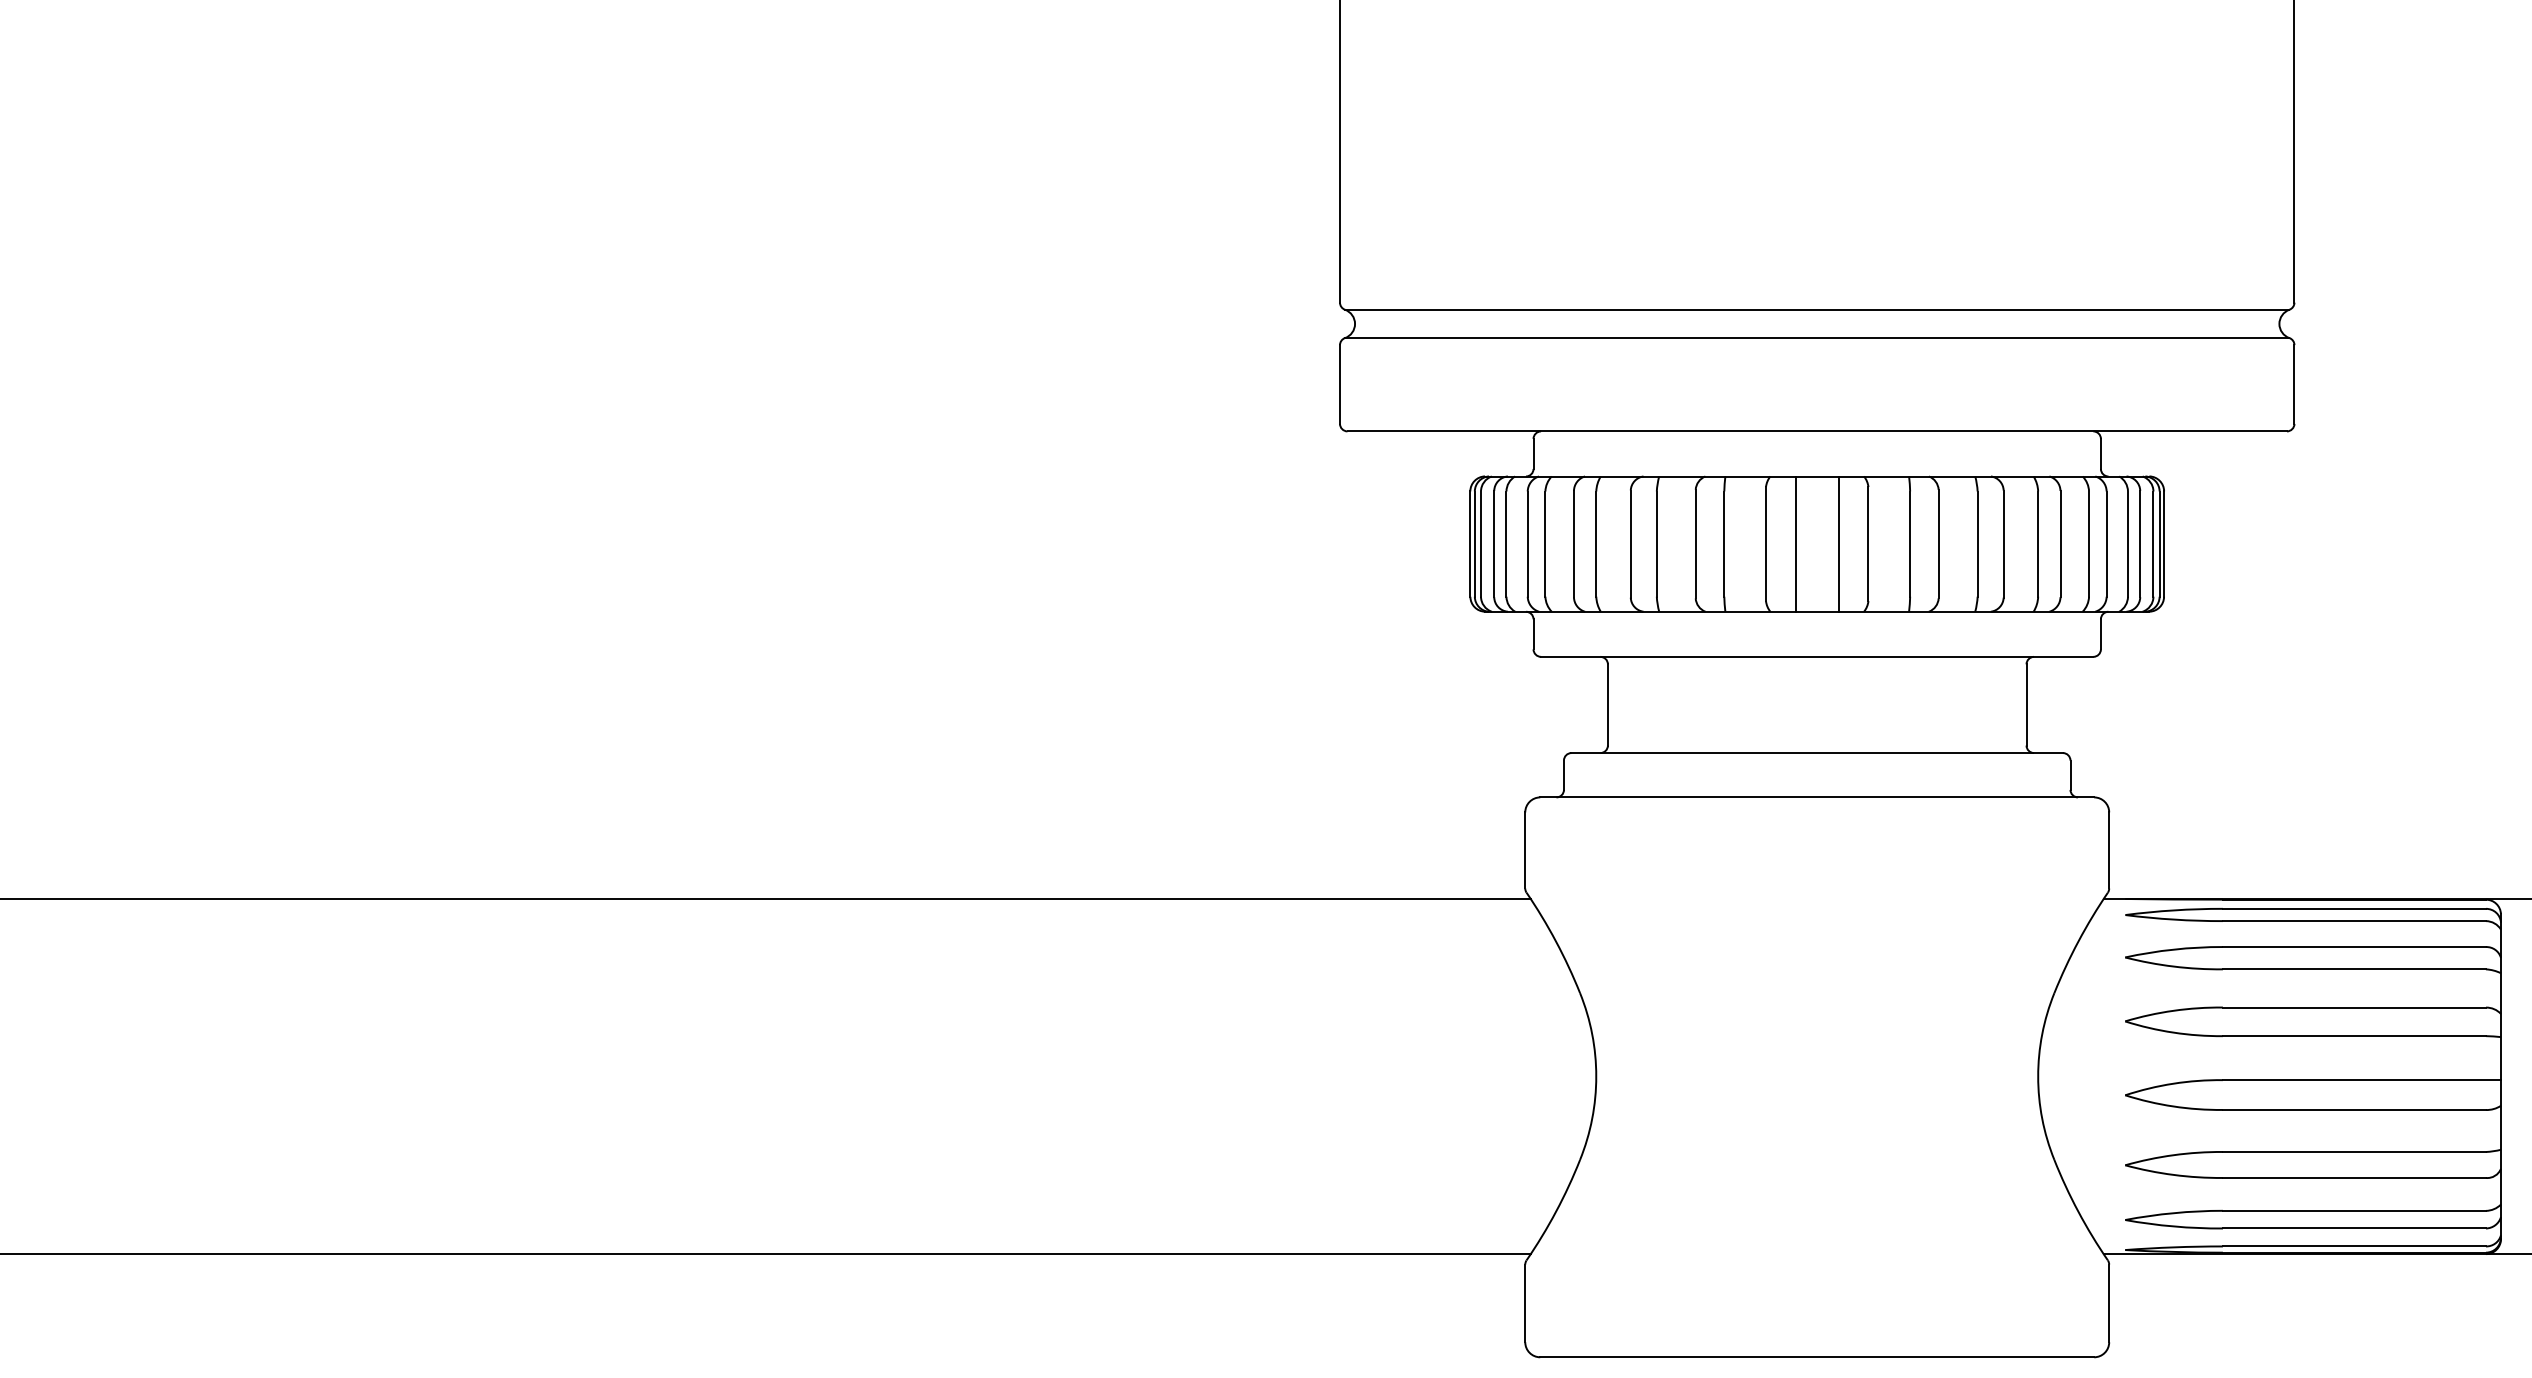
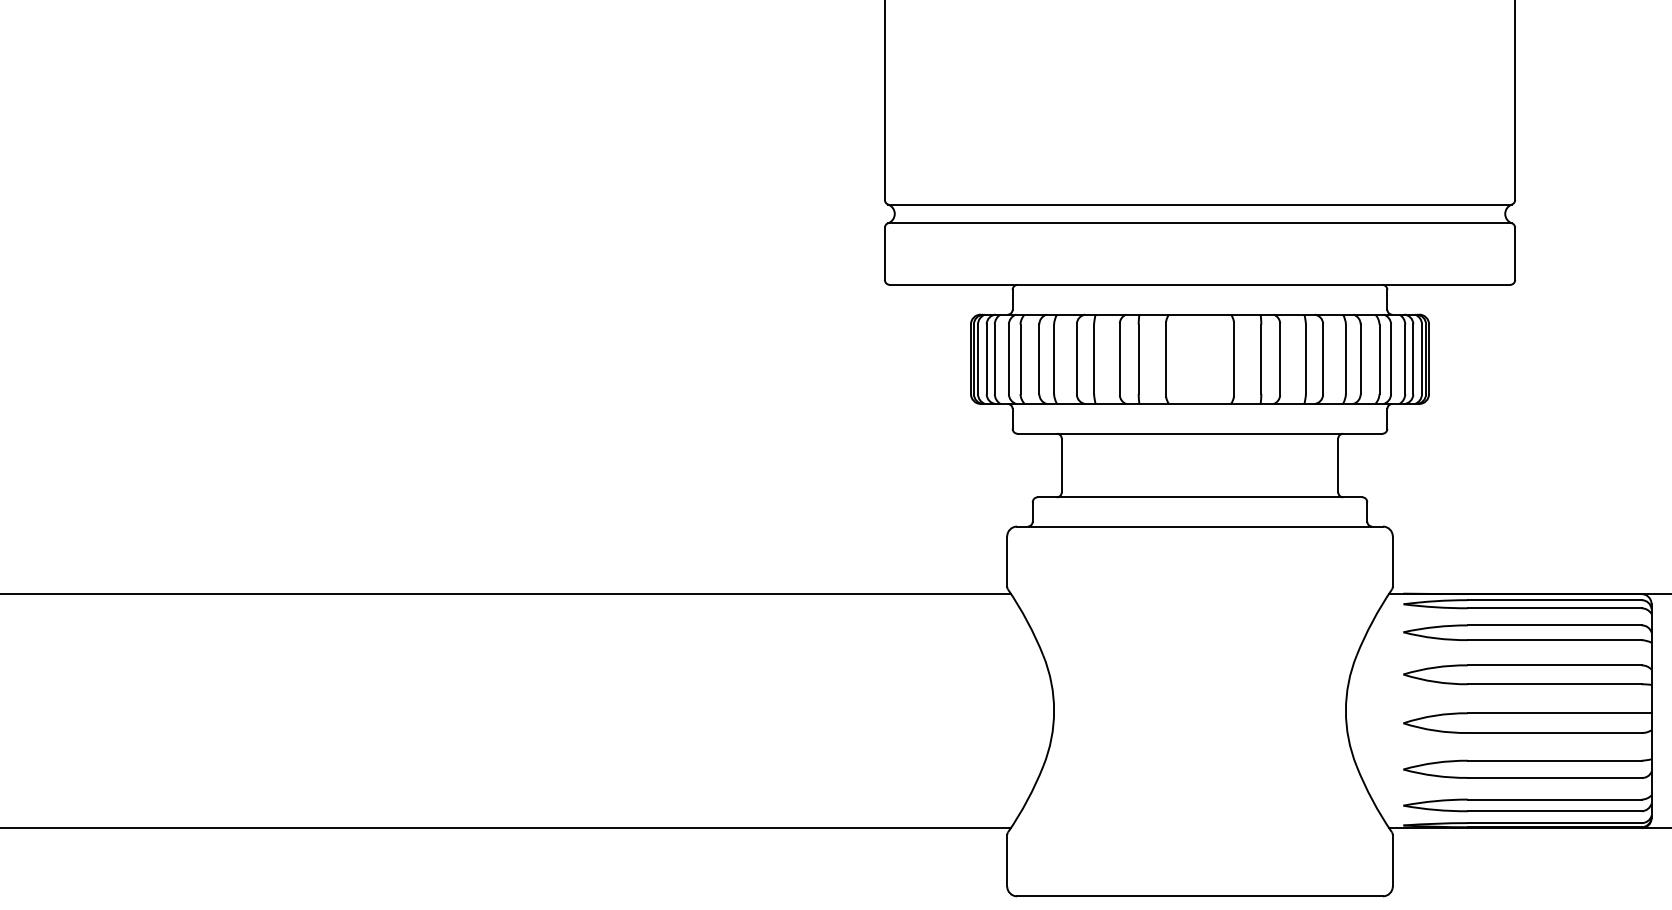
line: (1795, 544) -> (1185, 359), removed
line: (1839, 544) -> (1214, 359), removed

